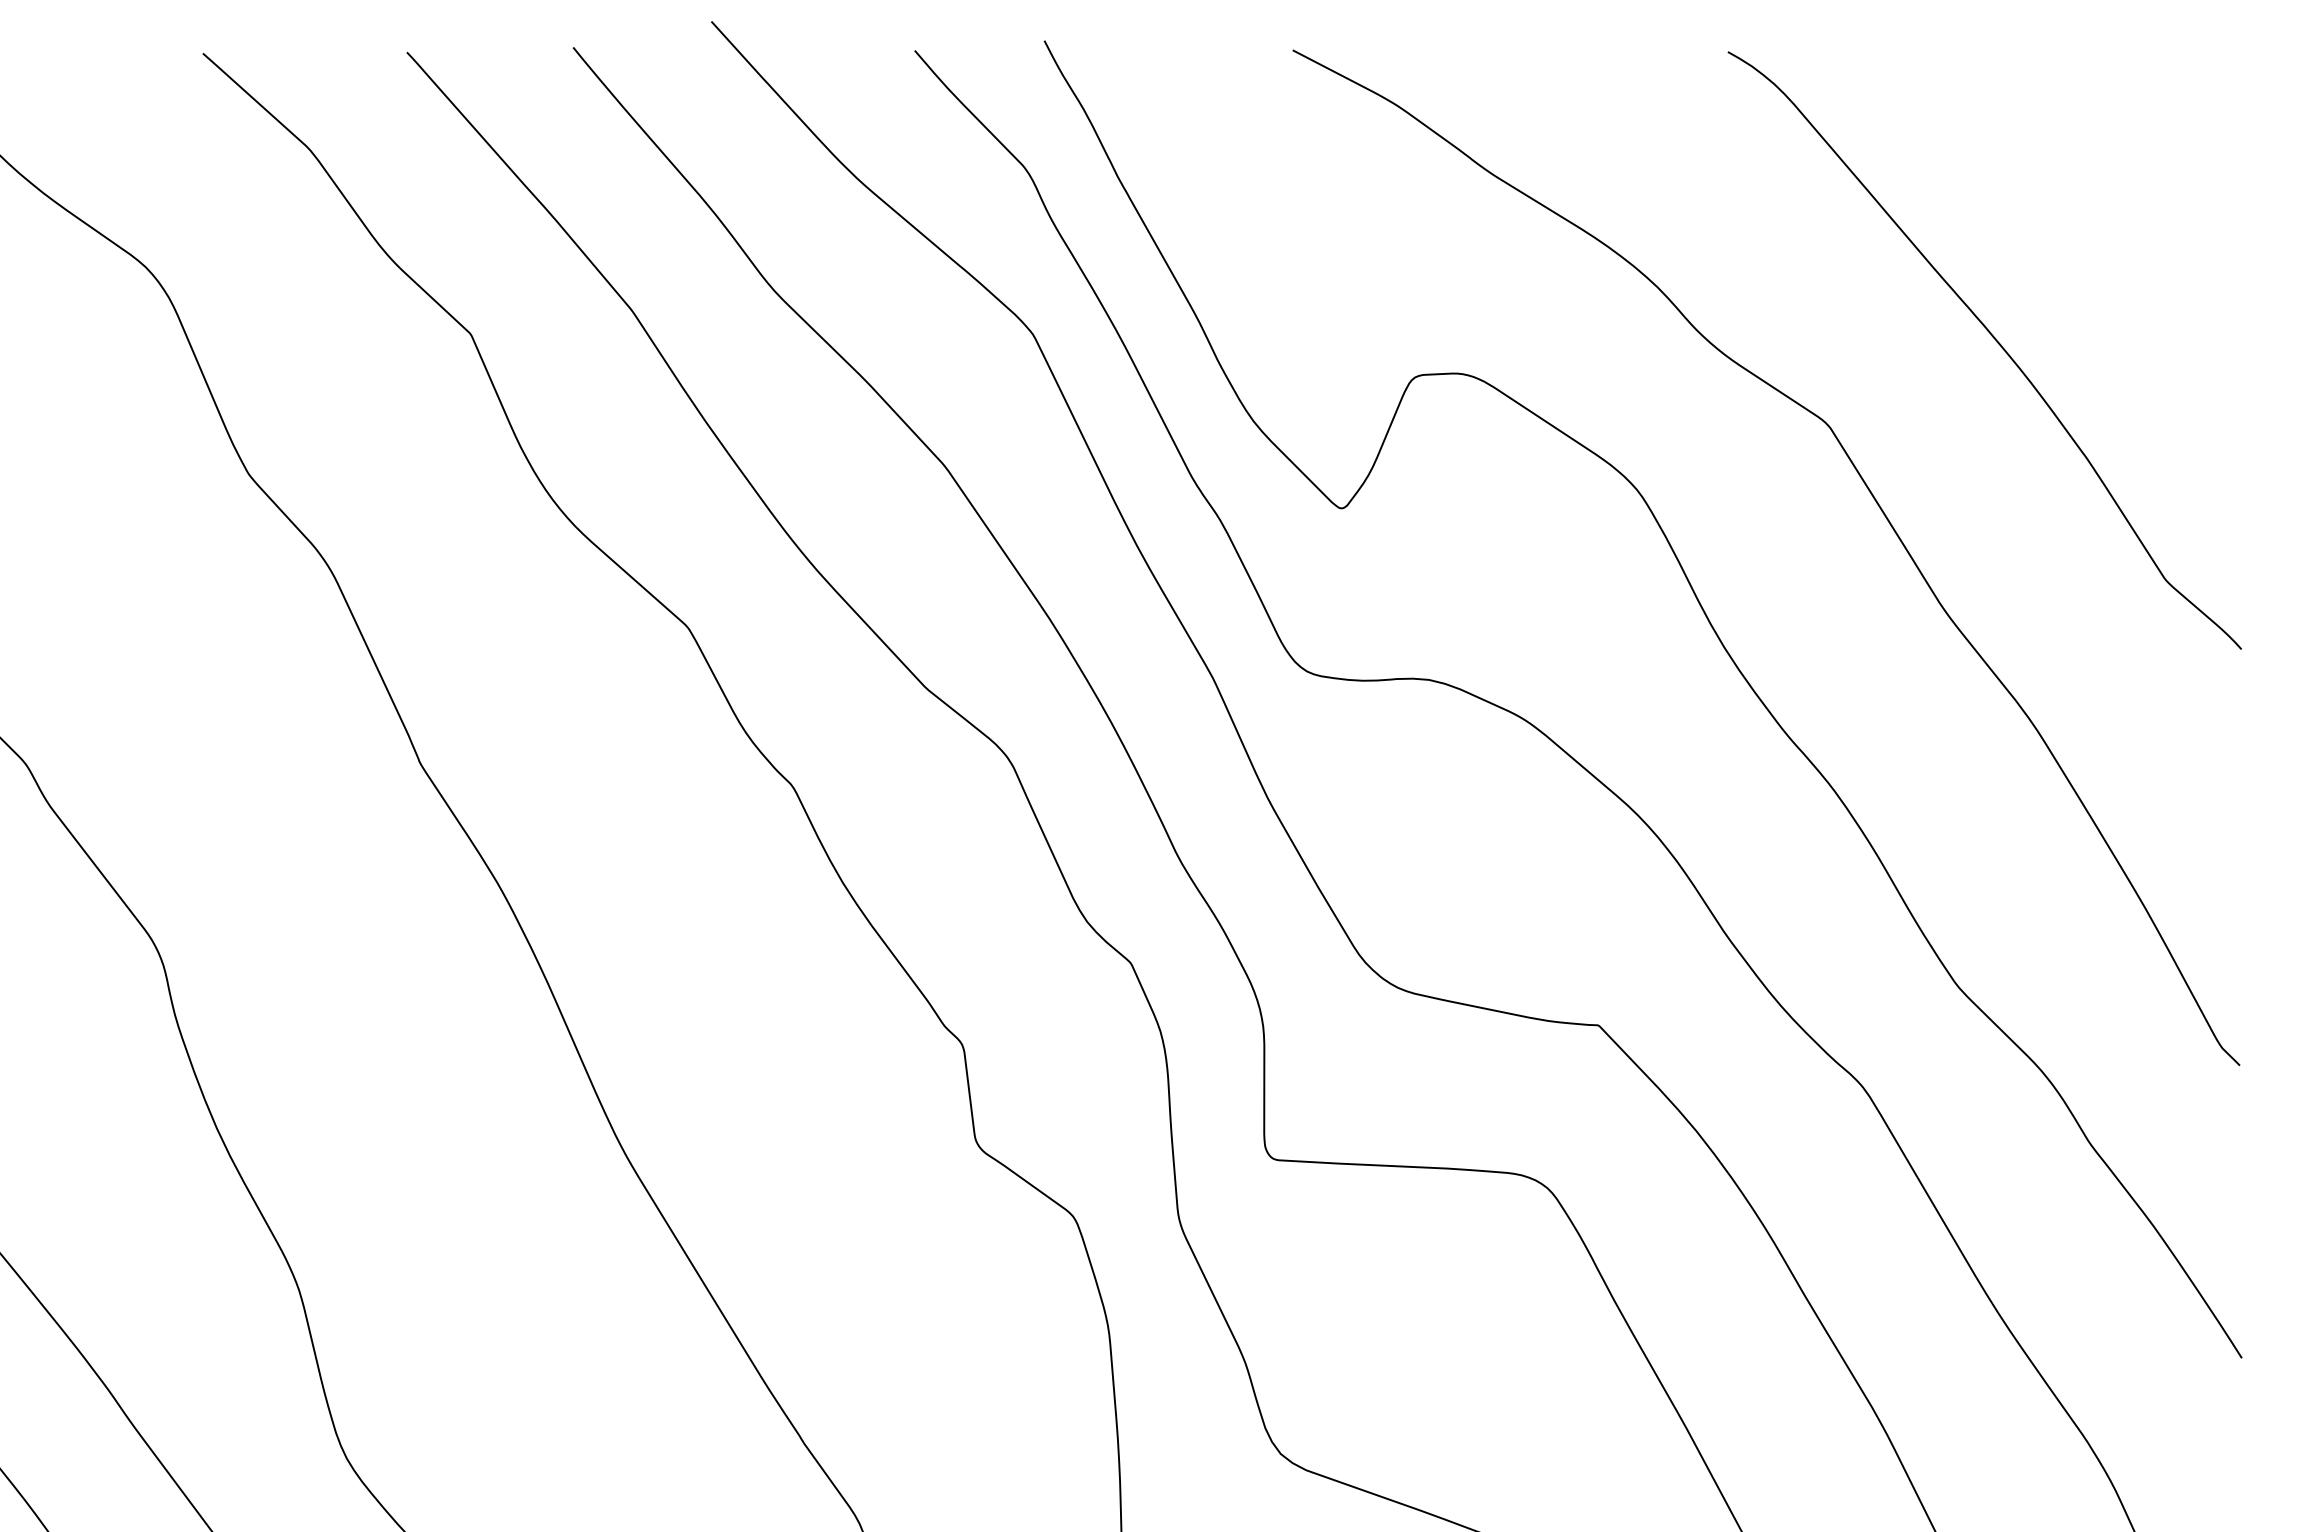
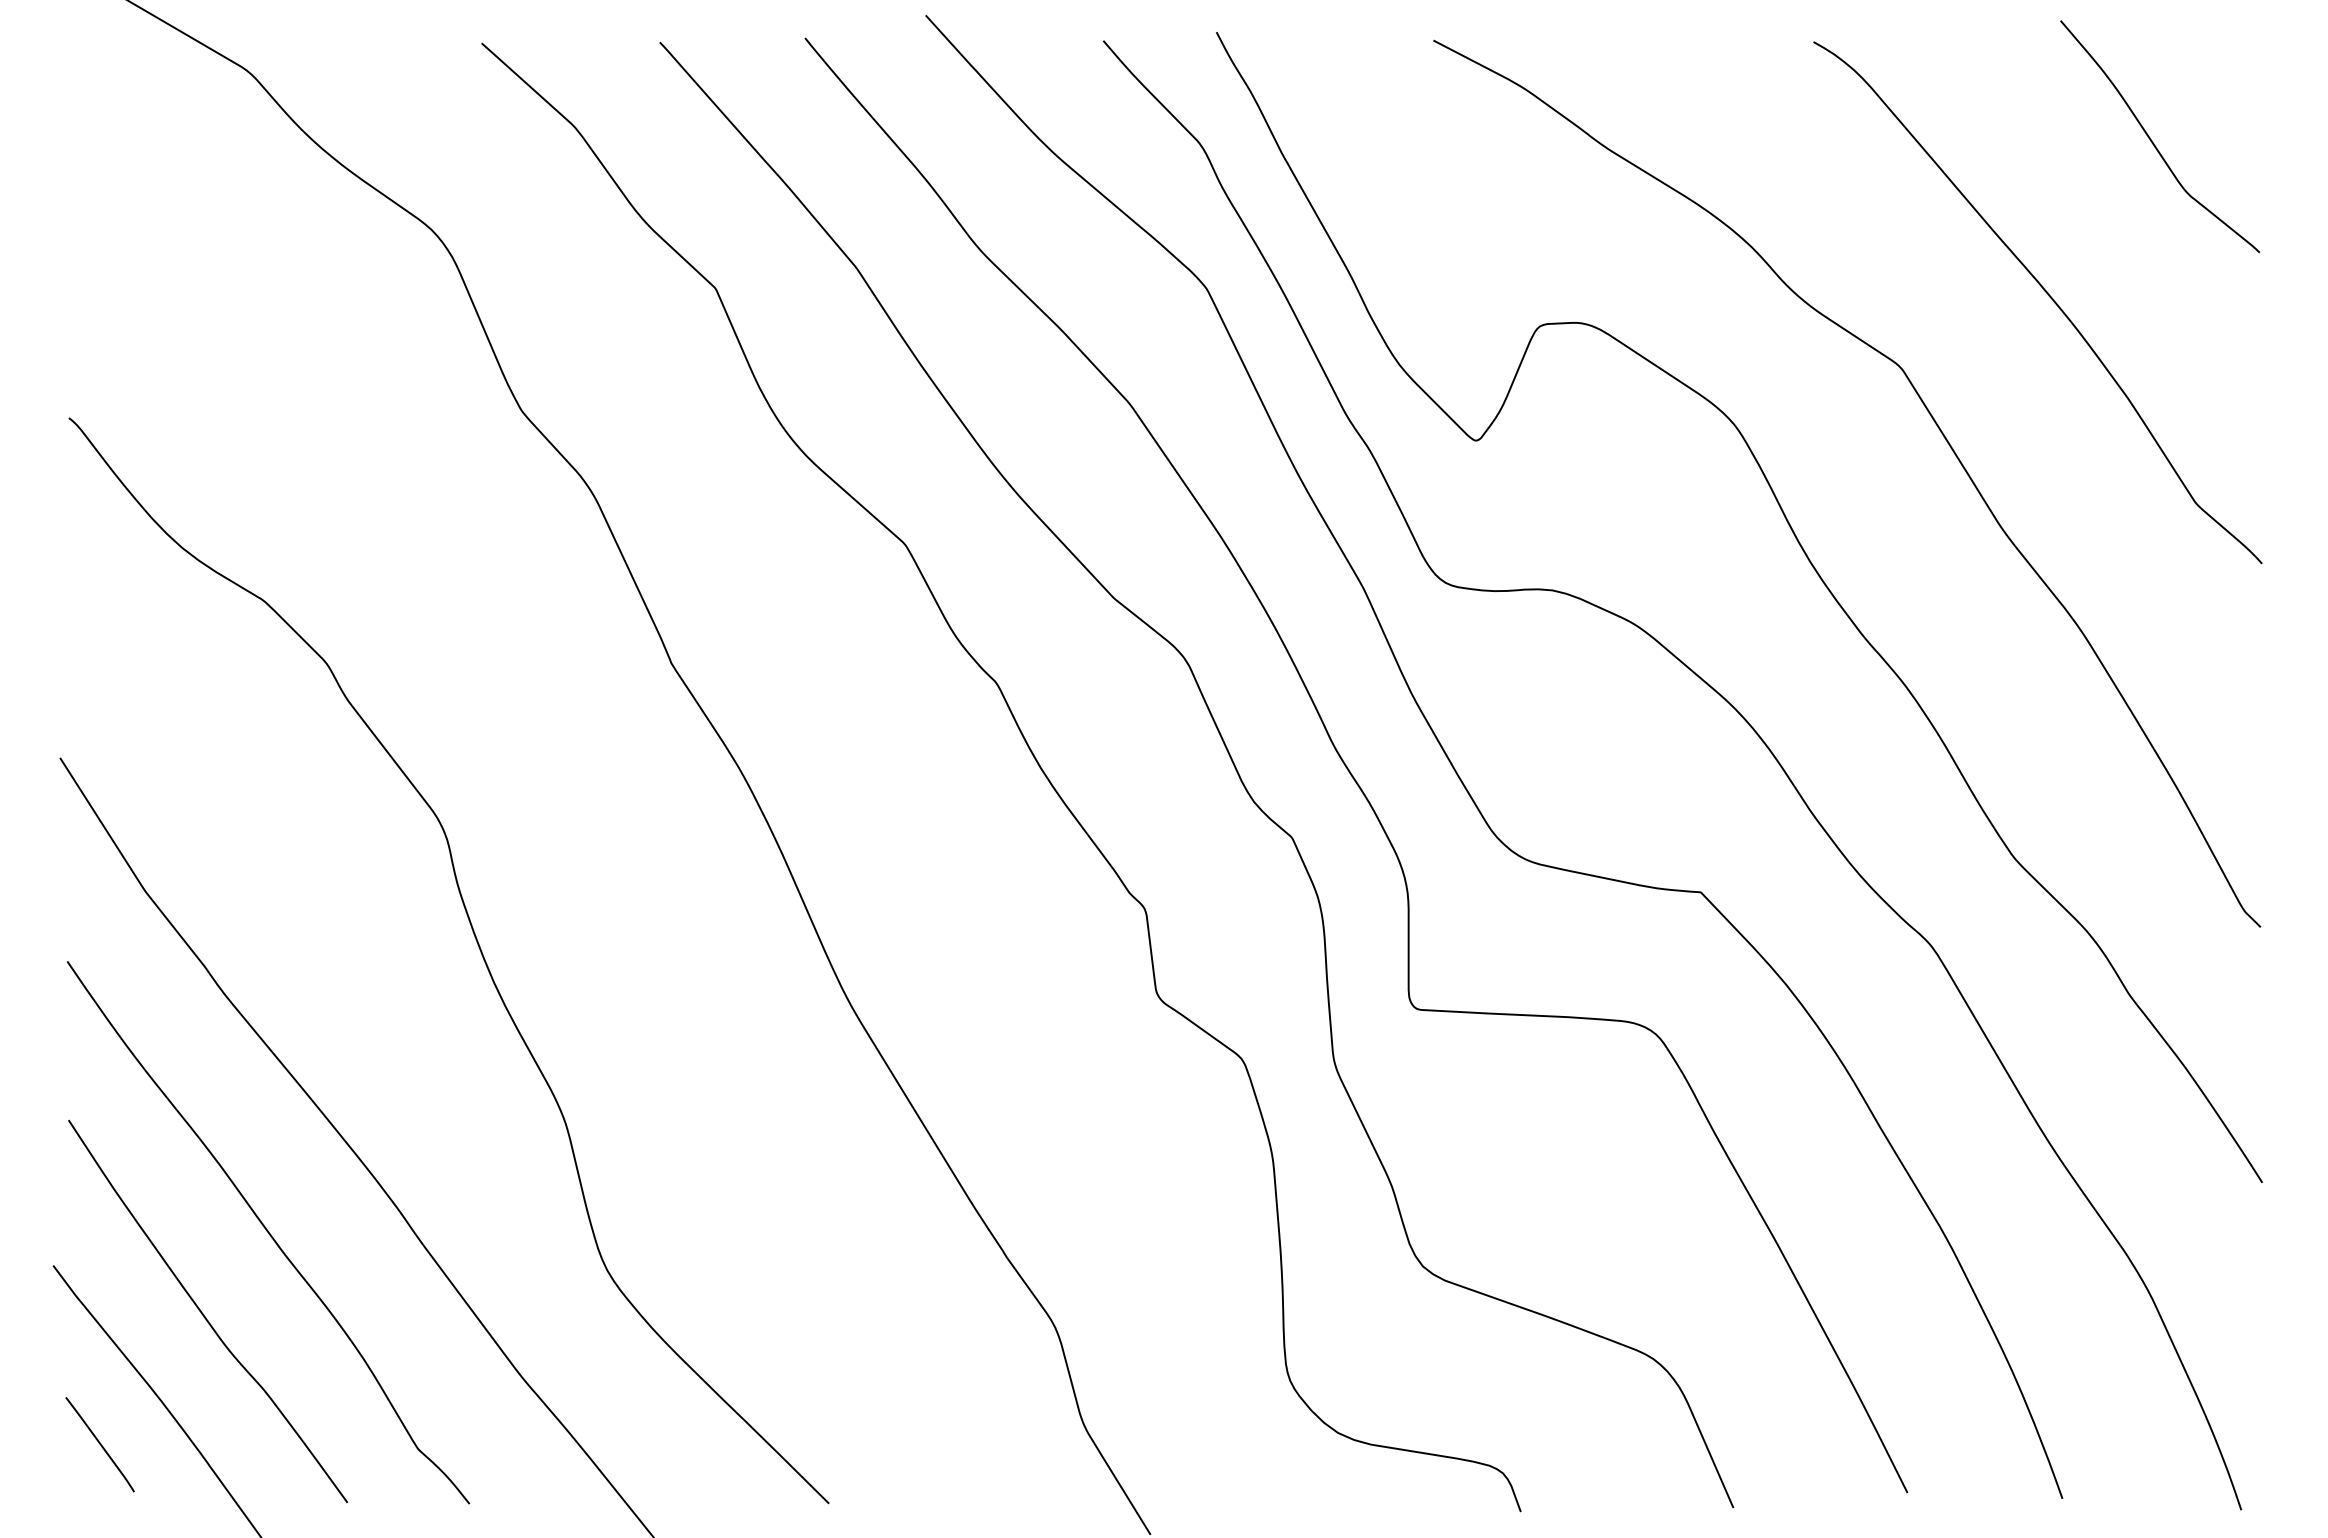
curve: (2116, 164) -> (2152, 140), added

